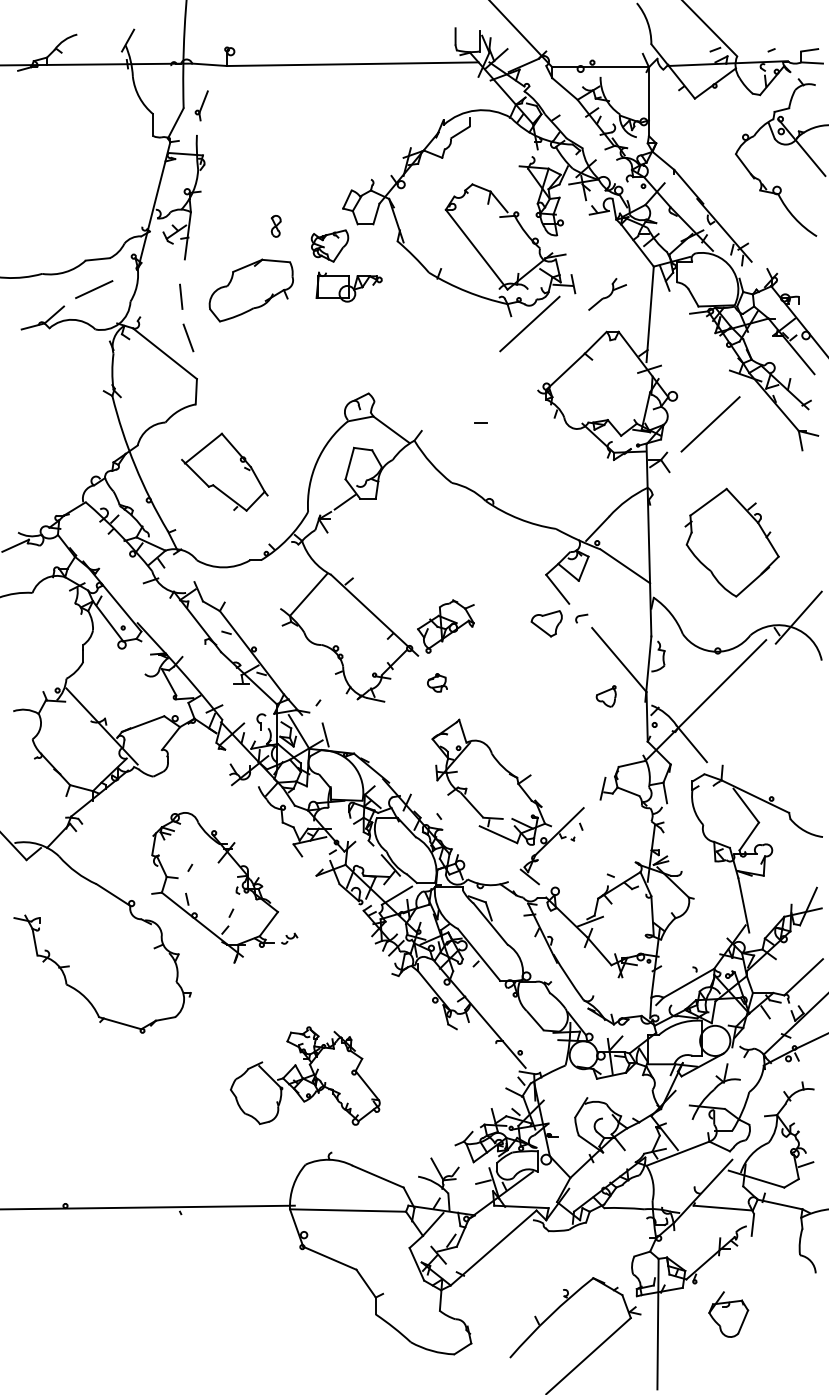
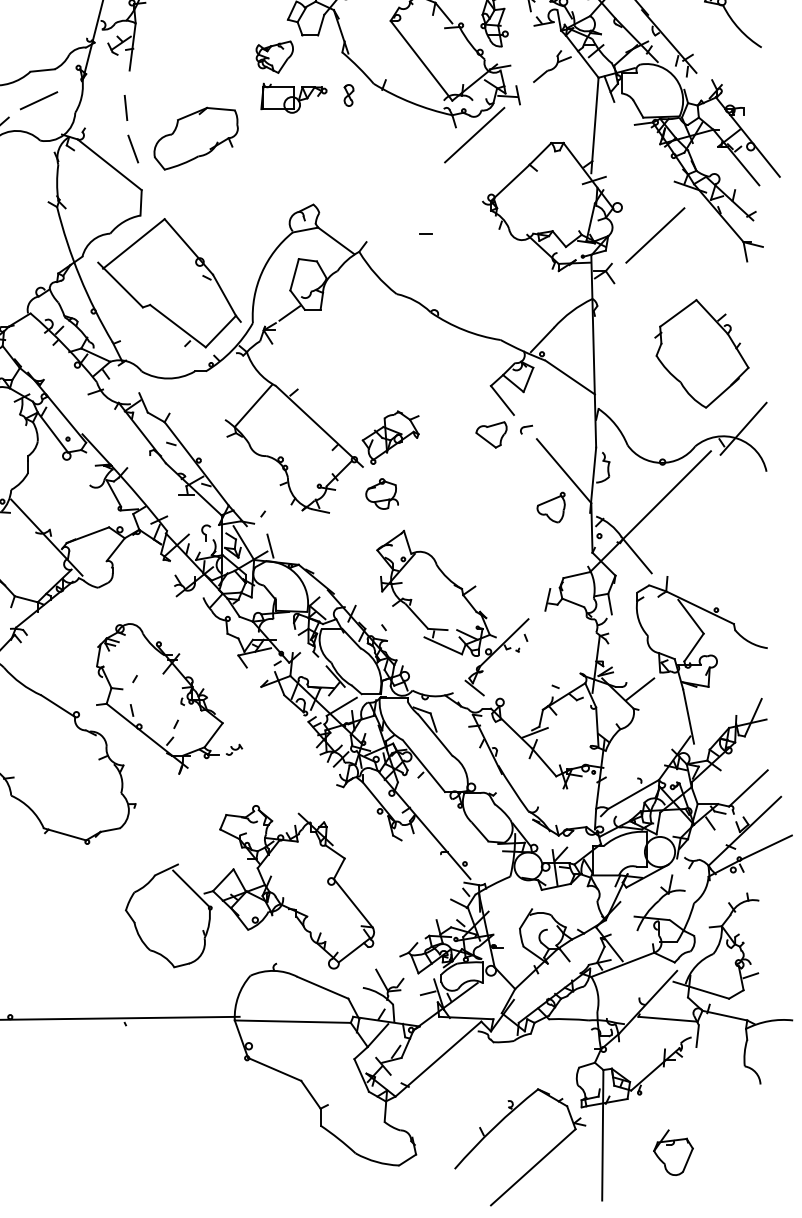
part: (275, 226) -> (348, 95), moved
part: (250, 290) -> (195, 138), moved
part: (607, 294) -> (552, 66), moved
part: (224, 472) -> (169, 283), size x1.67
part: (731, 542) -> (701, 353), moved
part: (437, 682) -> (382, 493), size x1.67
part: (605, 696) -> (550, 507), size x1.43
line: (695, 878) -> (640, 689), added
part: (305, 1075) -> (250, 886), size x1.67
part: (728, 1314) -> (673, 1152), moved

